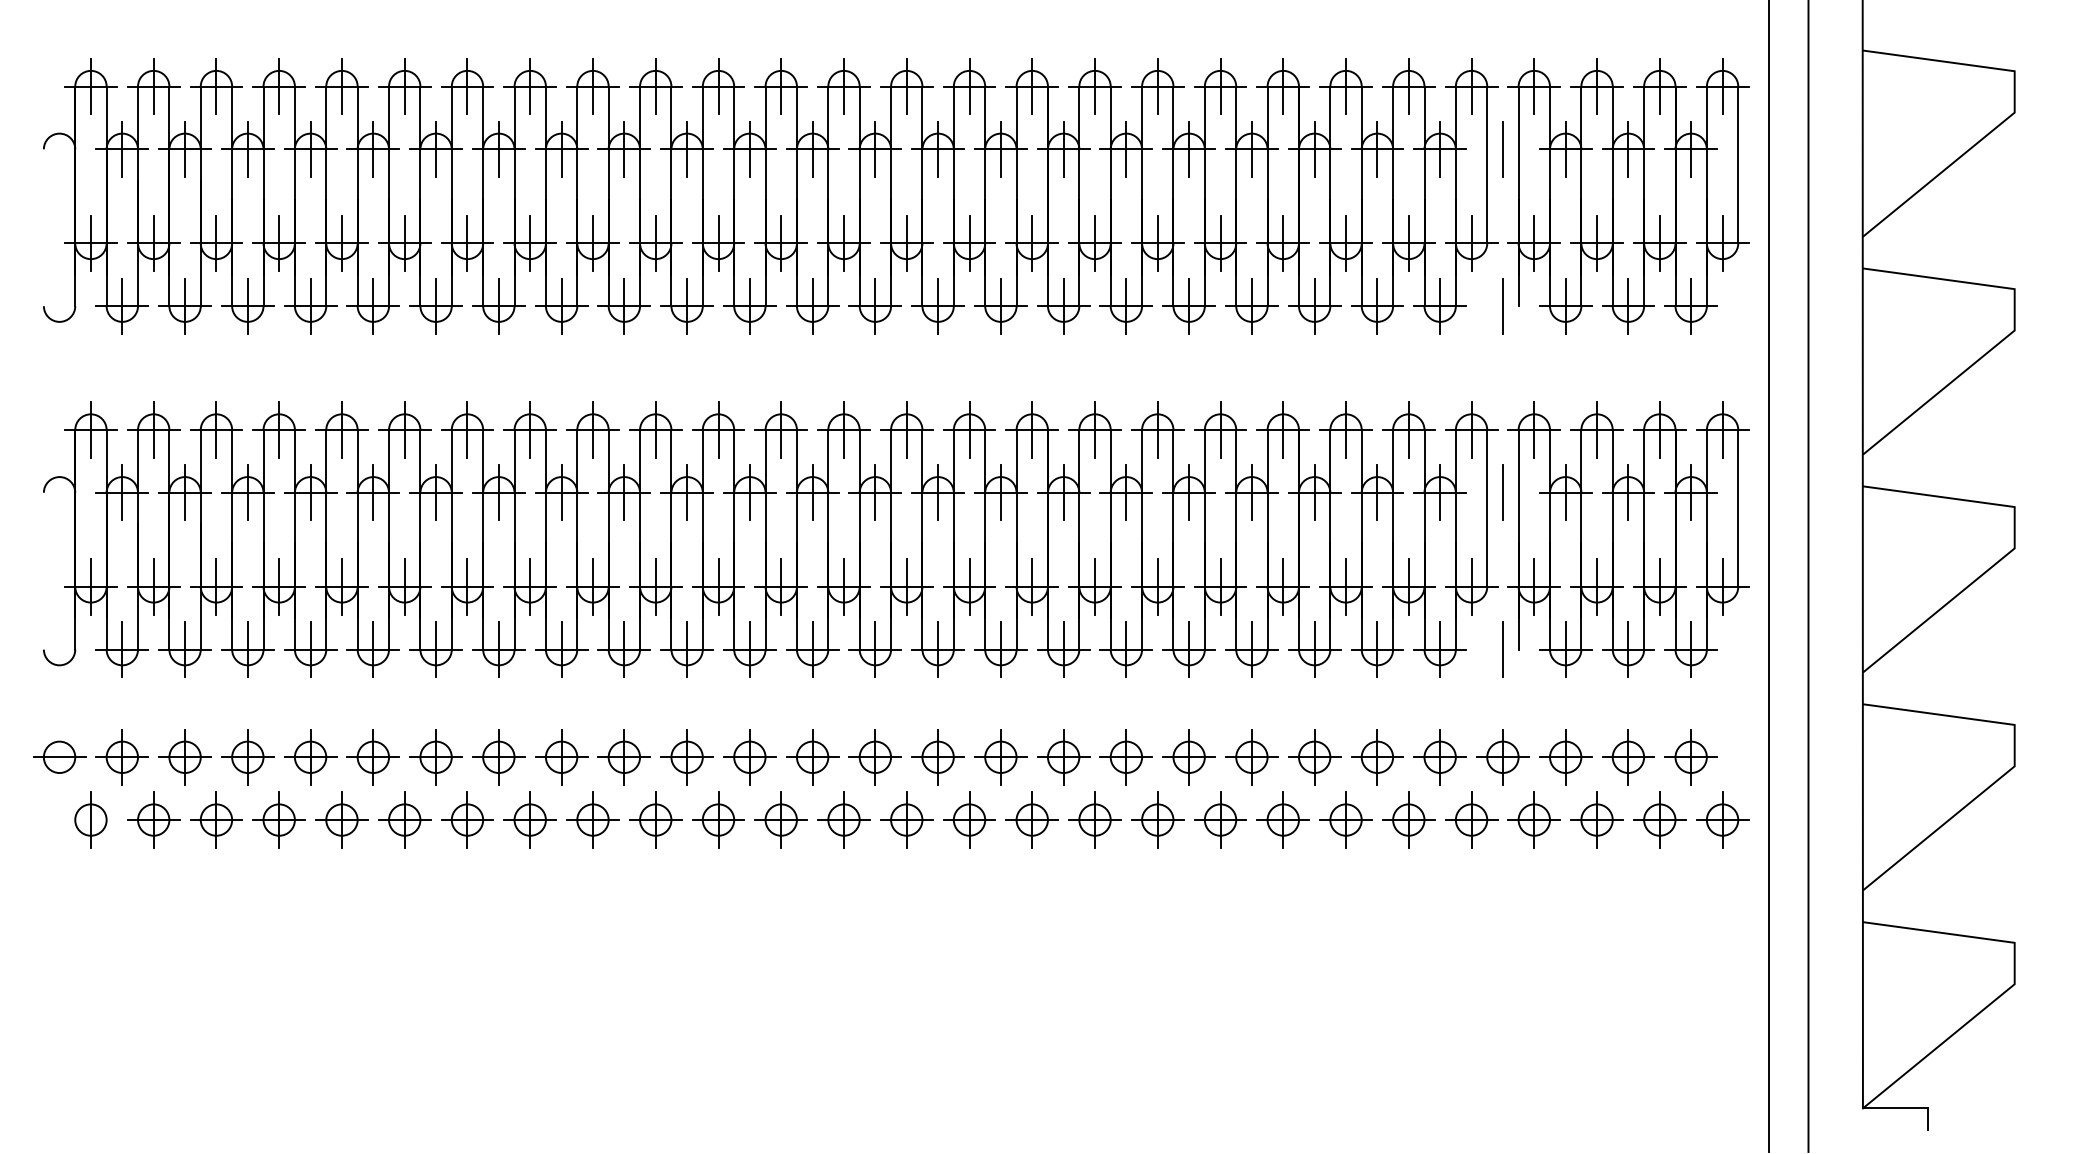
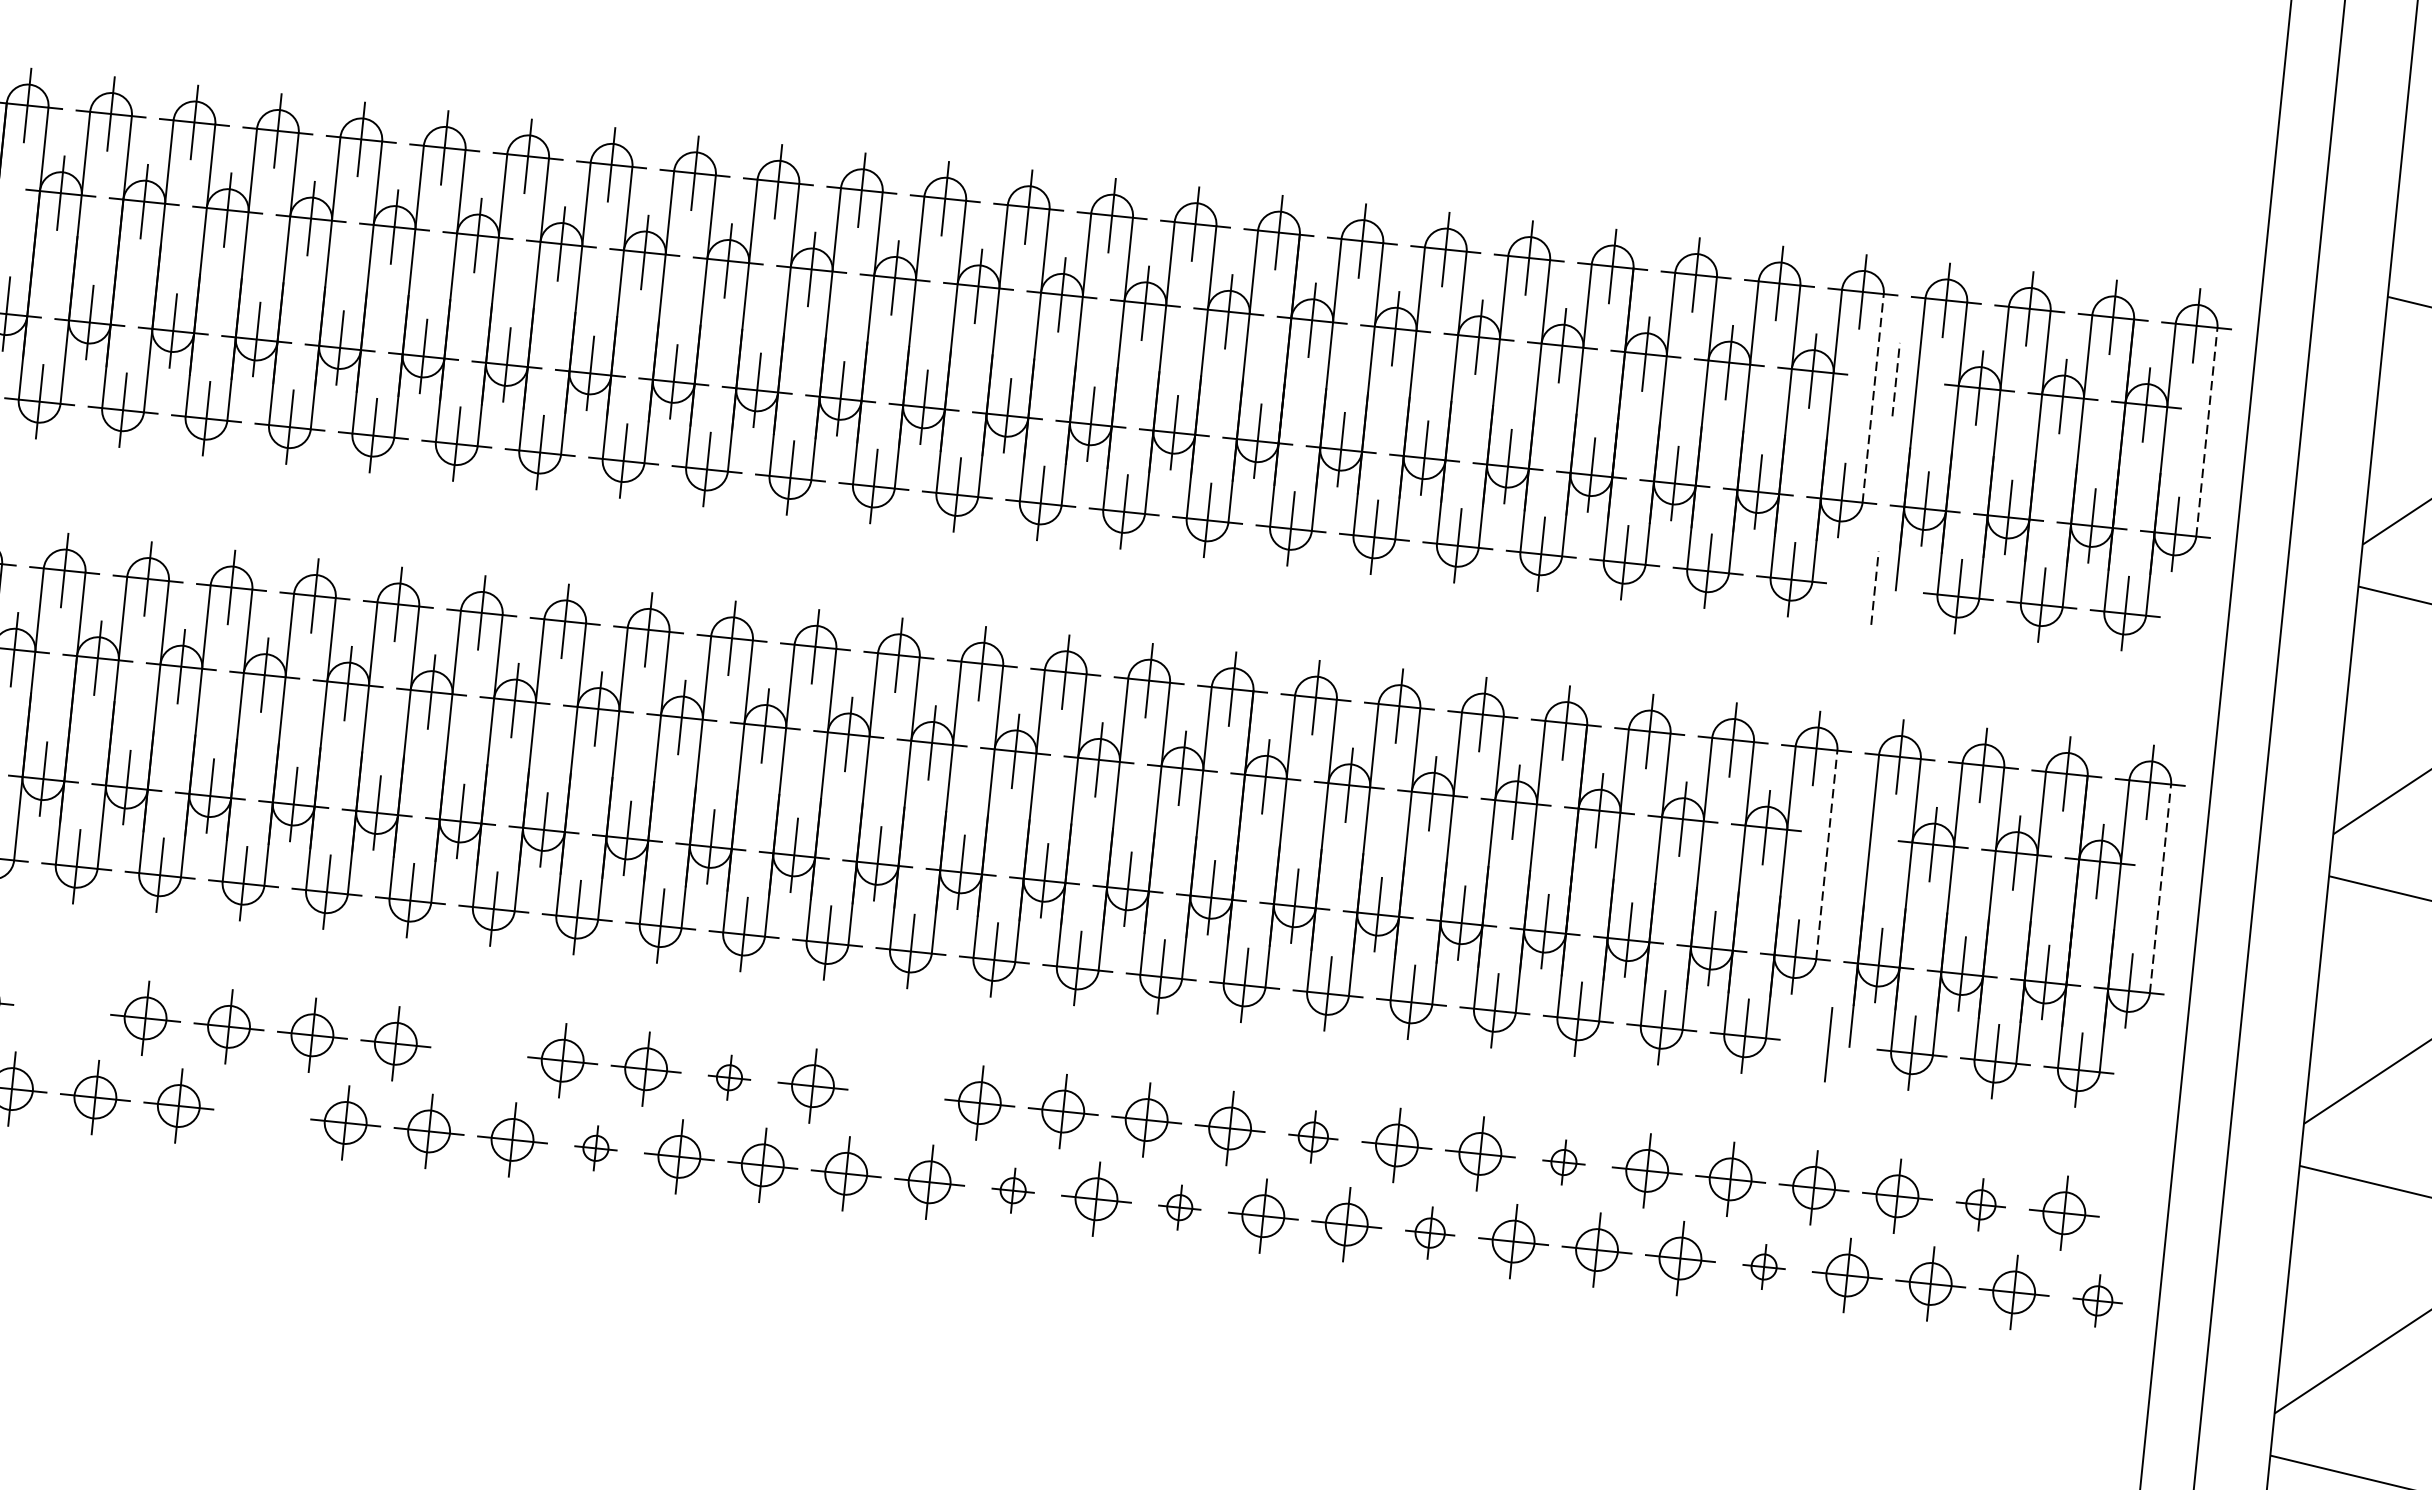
line: (1502, 149) -> (1895, 379), solid -> dashed
line: (1487, 164) -> (1873, 397), solid -> dashed
line: (1738, 164) -> (2207, 431), solid -> dashed
line: (1502, 306) -> (1874, 588), solid -> dashed
line: (1502, 492) -> (1849, 835), removed
line: (1487, 507) -> (1827, 853), solid -> dashed
line: (1738, 507) -> (2160, 887), solid -> dashed
part: (184, 757) -> (61, 1010), removed
part: (498, 757) -> (478, 1052), removed
part: (686, 757) -> (728, 1077), size x0.6
part: (812, 757) -> (896, 1094), removed
part: (1125, 757) -> (1312, 1137), size x0.7
part: (1314, 757) -> (1563, 1162), size x0.6
part: (1628, 757) -> (1980, 1205), size x0.7
part: (341, 819) -> (261, 1113), removed
part: (592, 819) -> (595, 1147), size x0.6
part: (906, 819) -> (1012, 1189), size x0.6
part: (1031, 819) -> (1178, 1206), size x0.6
part: (1220, 819) -> (1430, 1232), size x0.7
part: (1471, 819) -> (1763, 1266), size x0.6
part: (1722, 819) -> (2097, 1300), size x0.7

